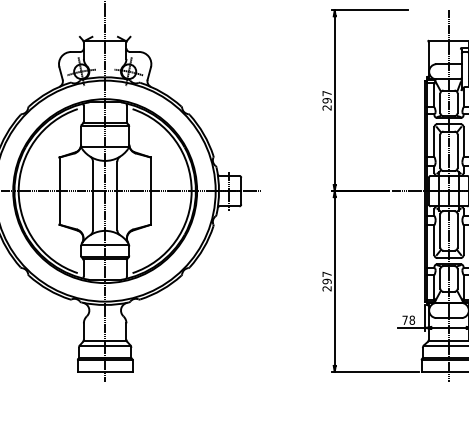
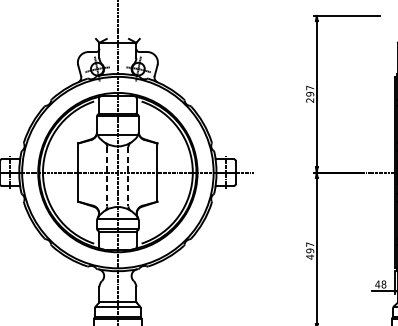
line: (93, 196) -> (107, 177), solid -> dashed
line: (117, 196) -> (128, 177), solid -> dashed
text: (326, 288) -> (309, 256), 297 -> 497
text: (404, 319) -> (377, 283), 78 -> 48

